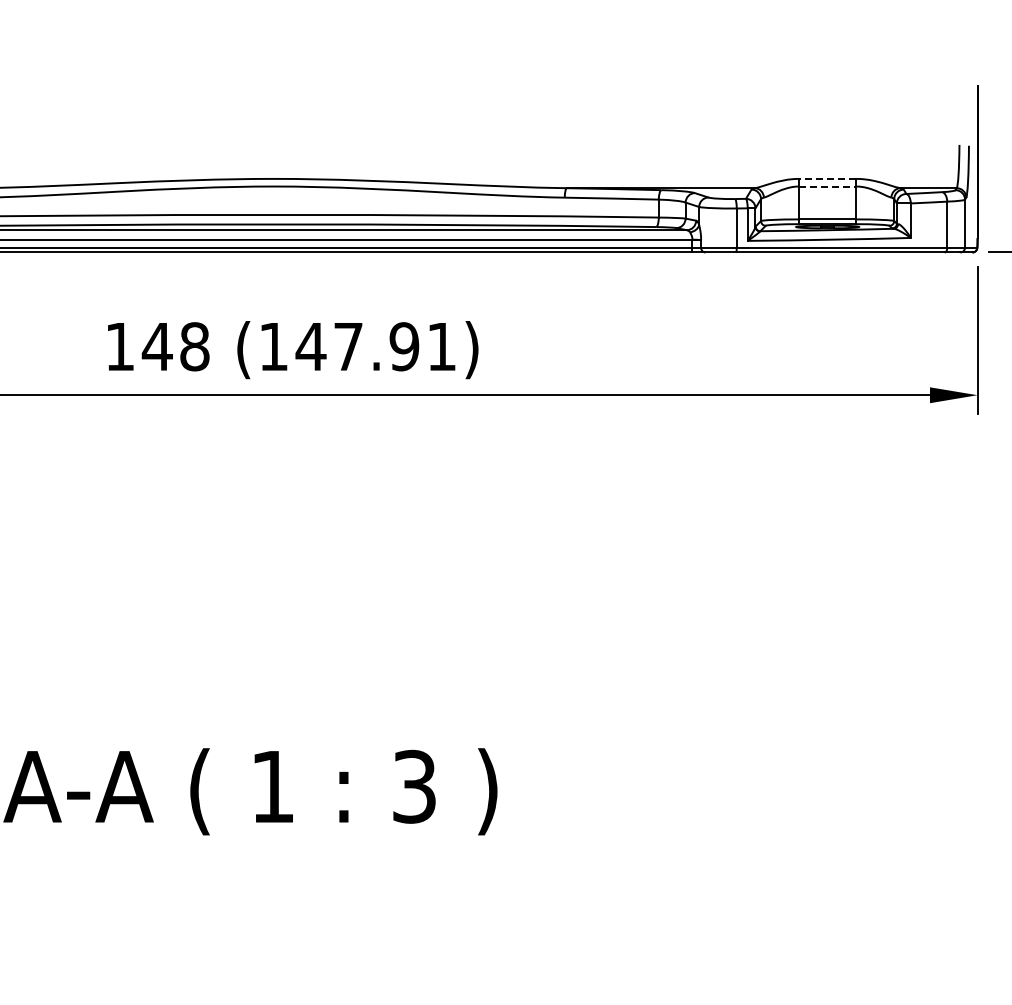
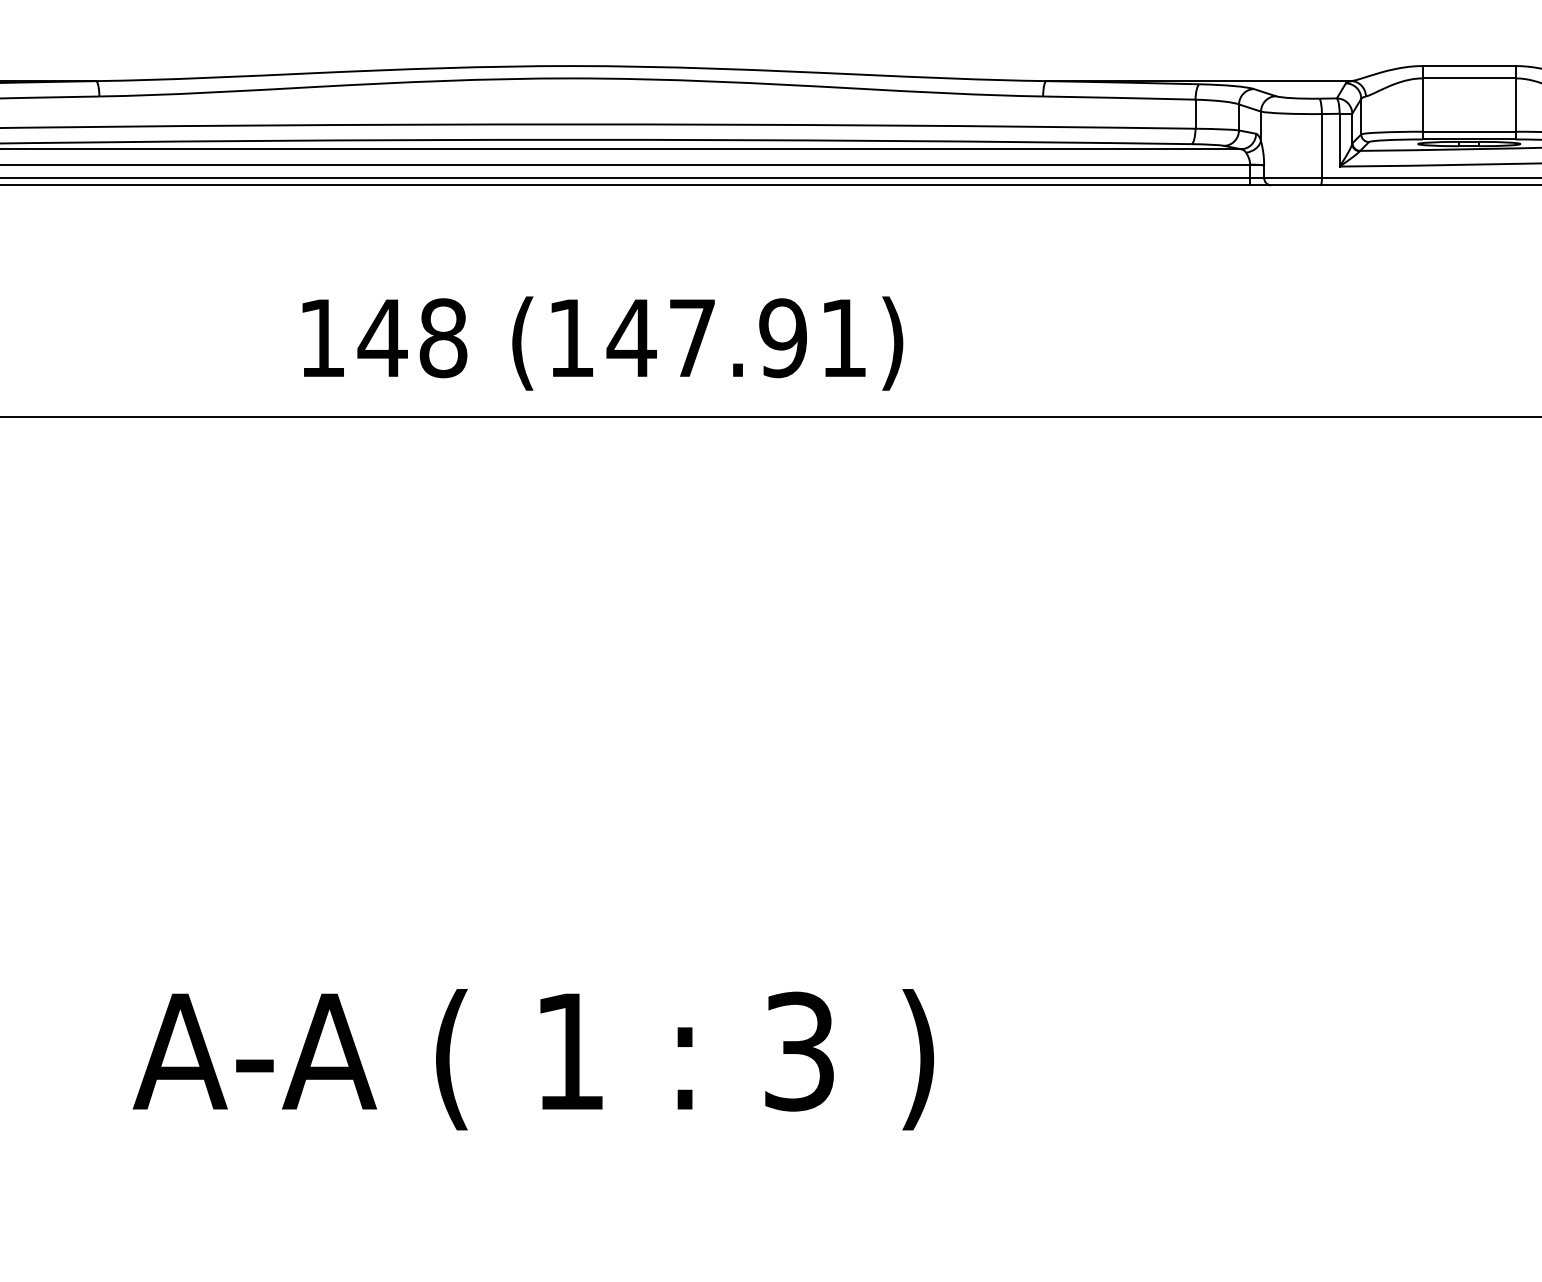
line: (827, 178) -> (1469, 65), dashed -> solid
line: (827, 186) -> (1469, 78), dashed -> solid

